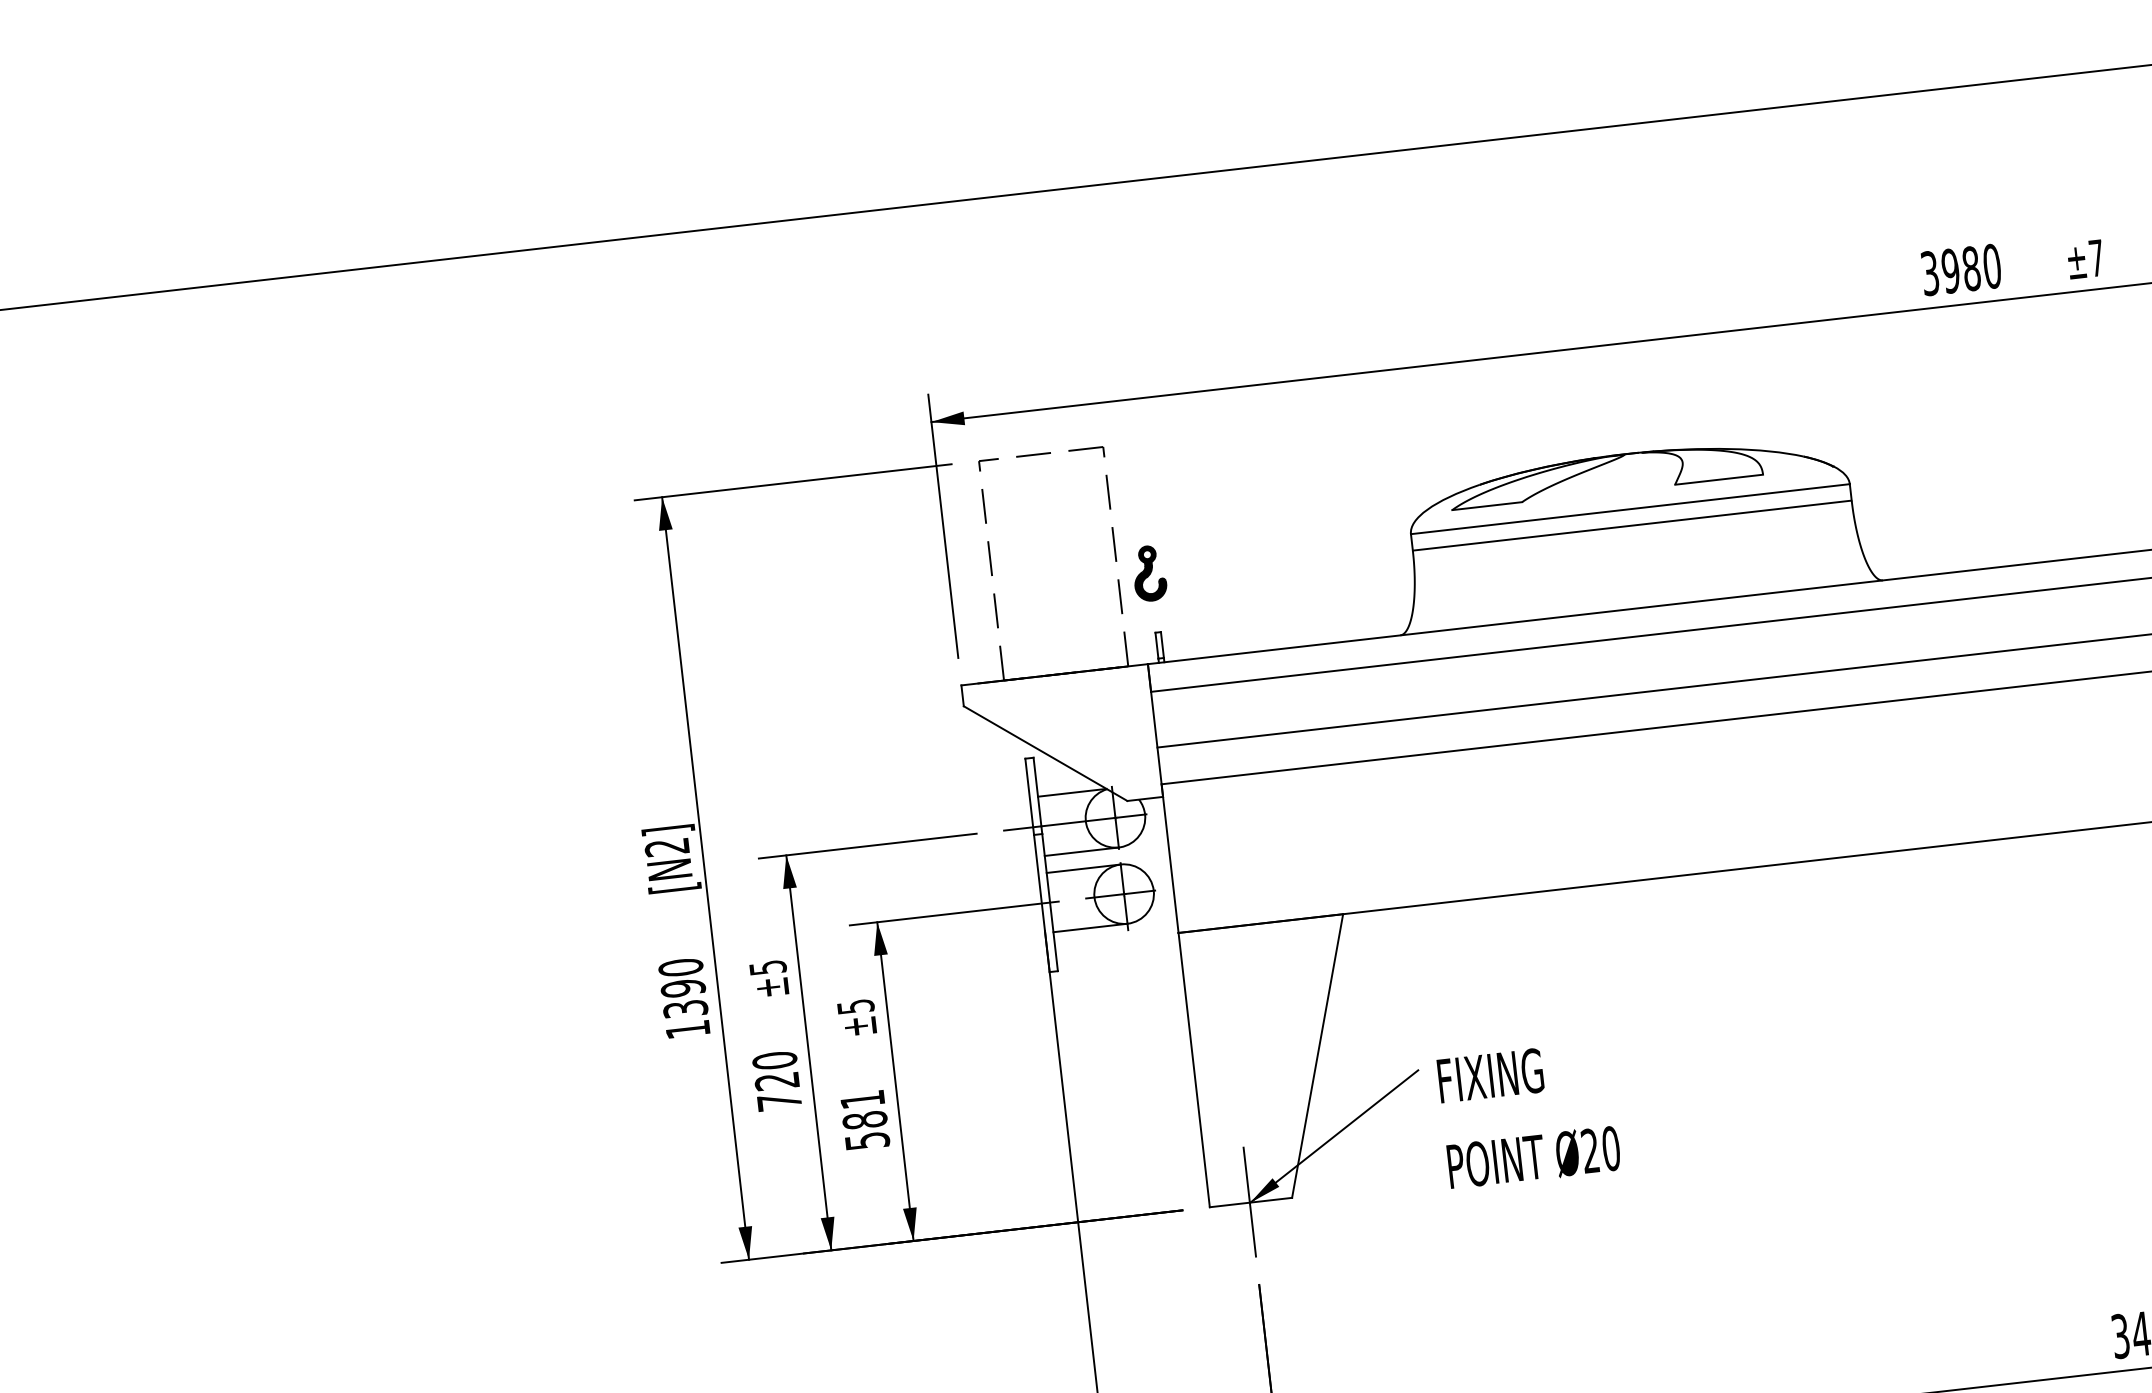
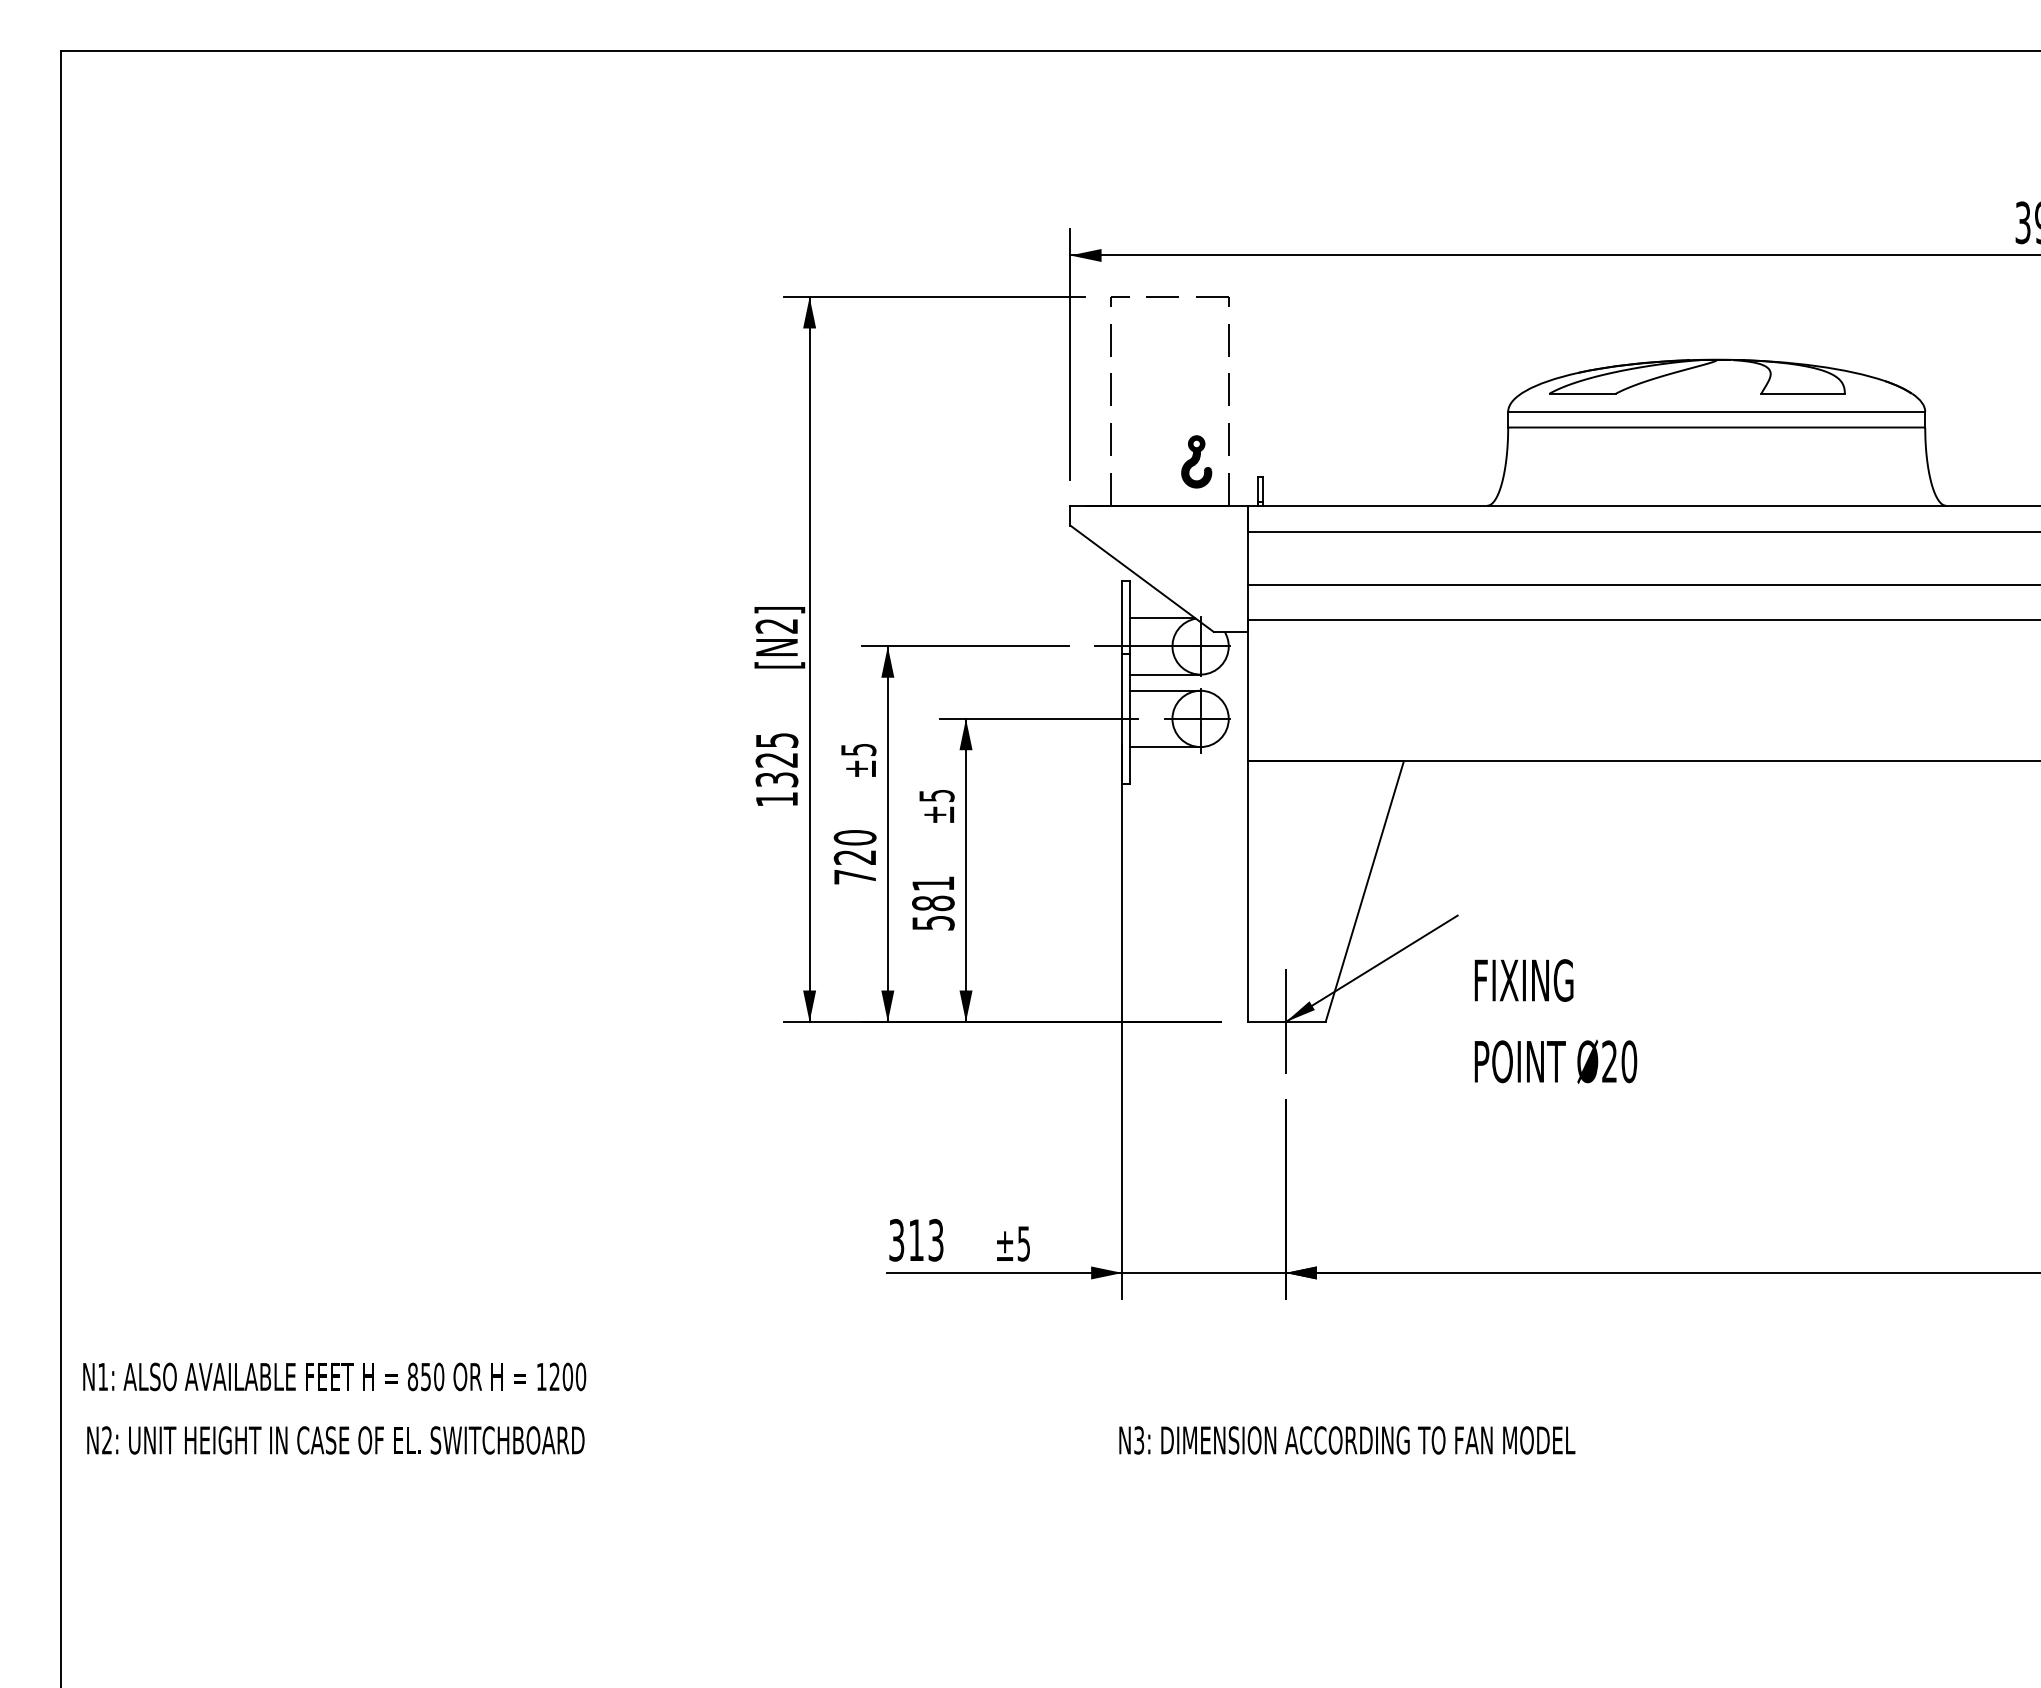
part: (1149, 573) -> (1196, 461), moved
text: (681, 977) -> (776, 749), 1390 -> 1325
text: (1528, 1115) -> (1555, 1021), moved

